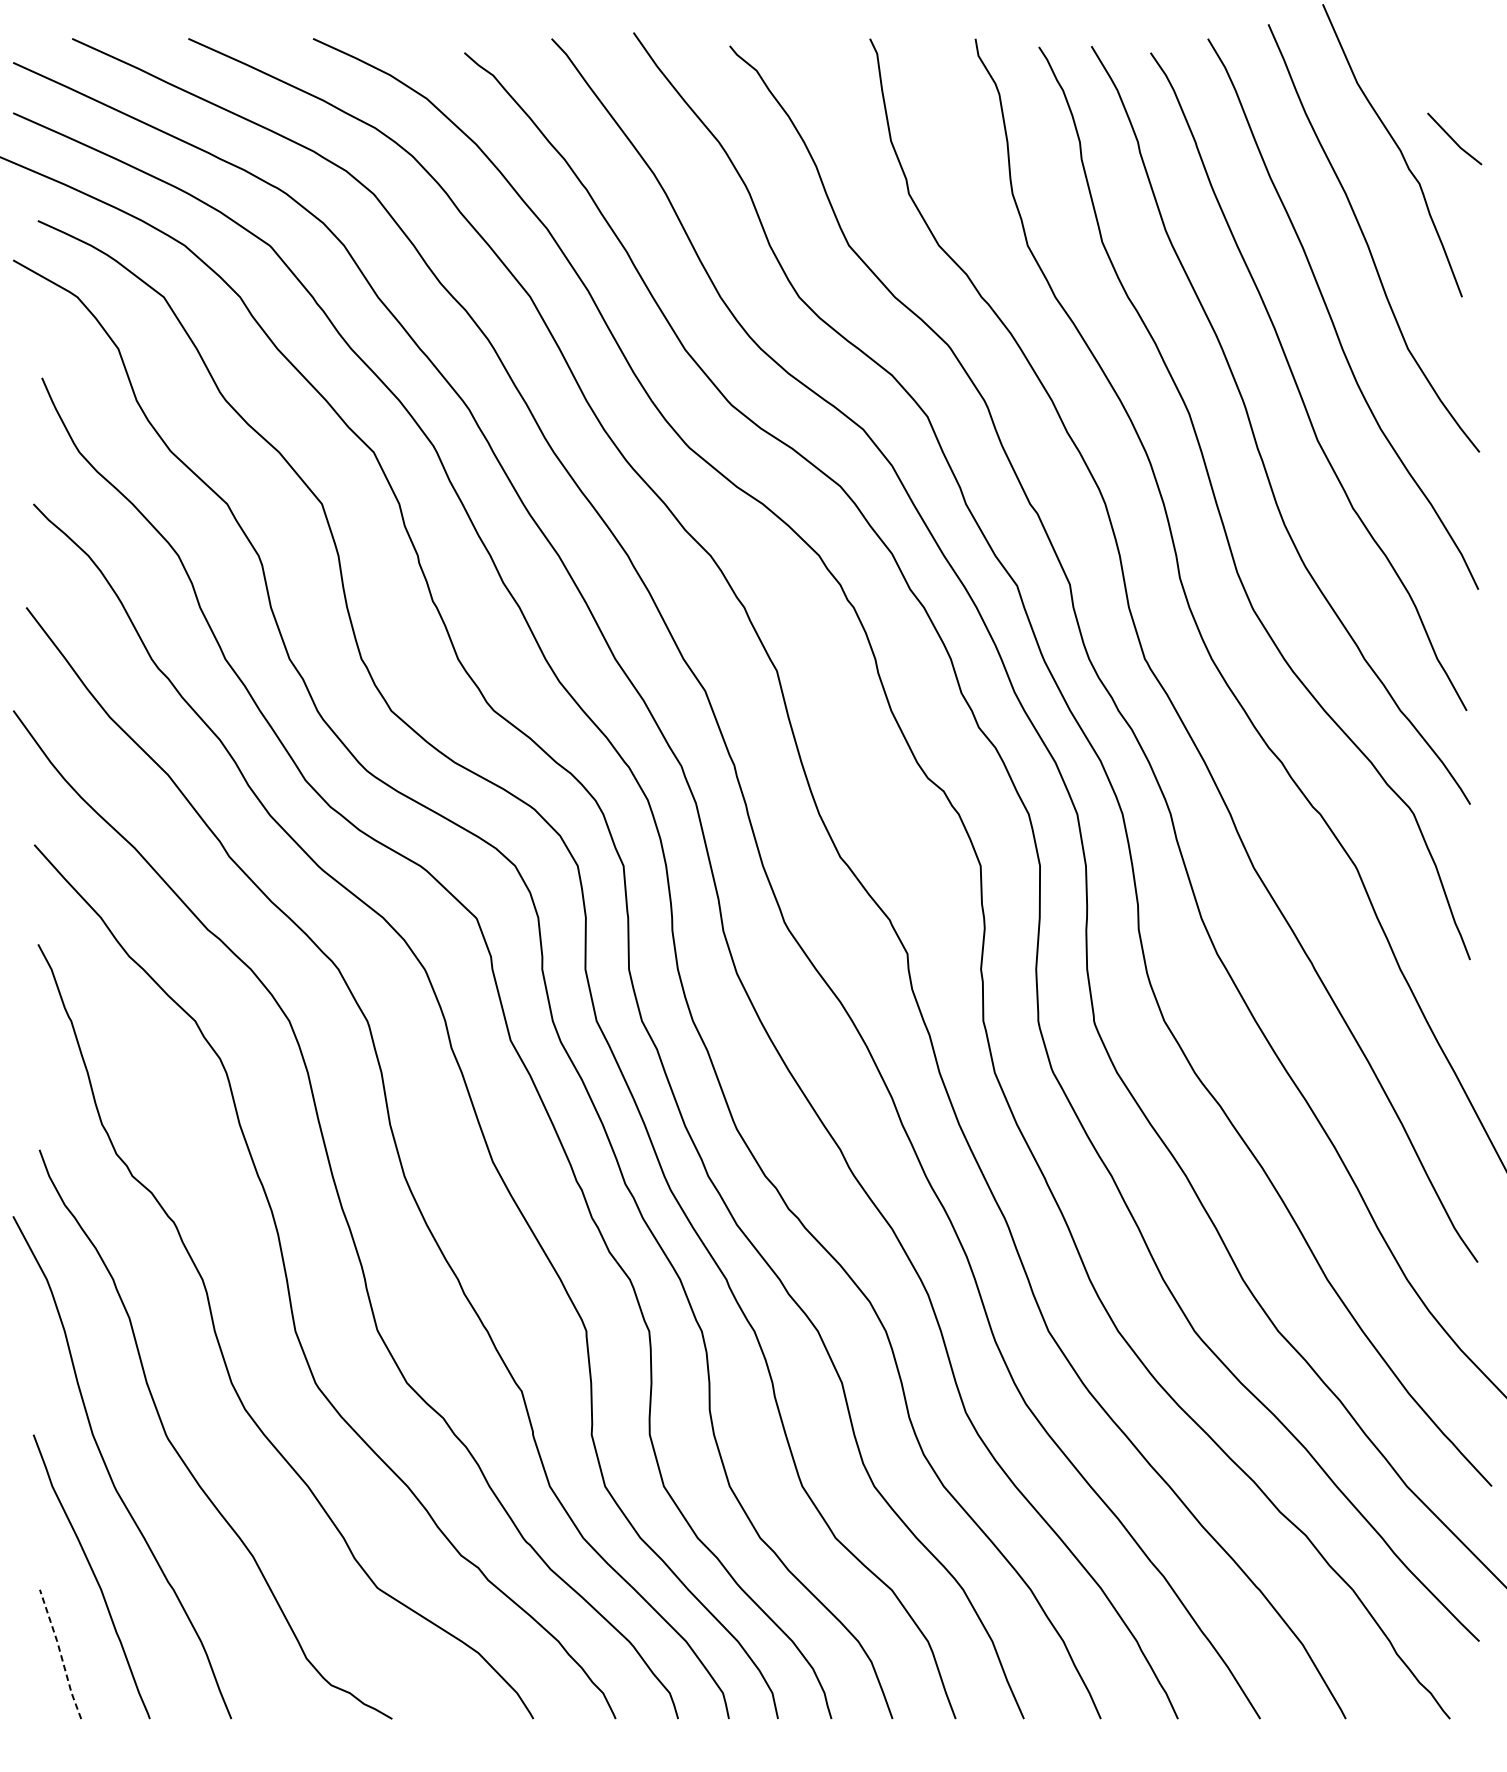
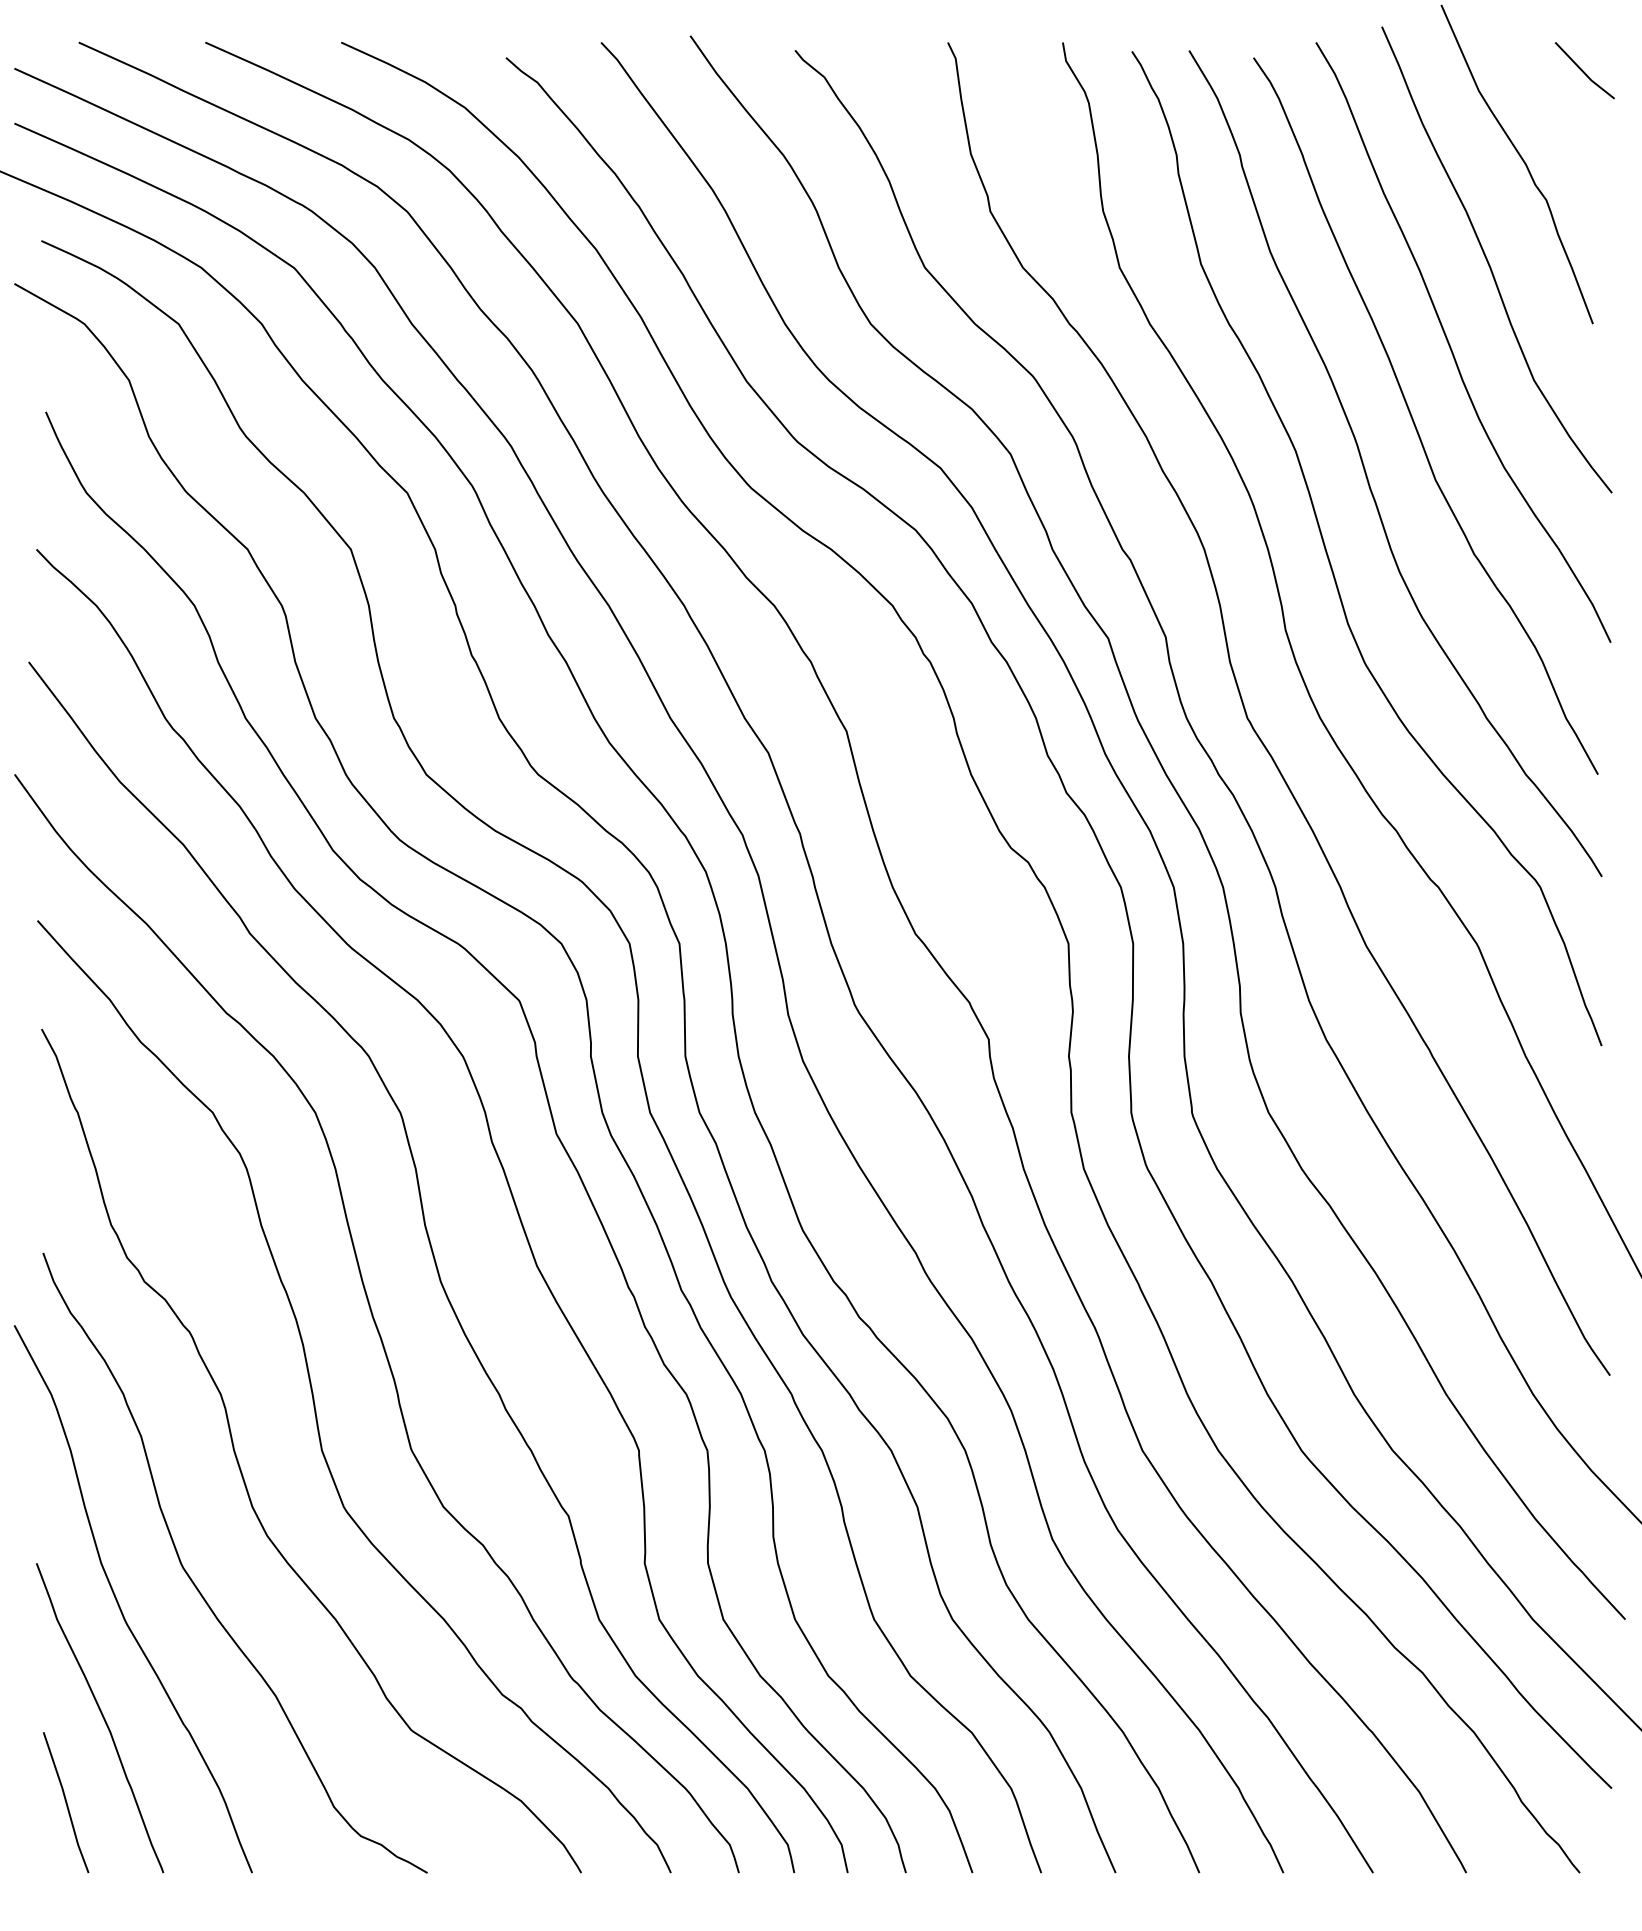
line: (1453, 138) -> (1583, 70), moved
line: (60, 1654) -> (66, 1802), dashed -> solid

